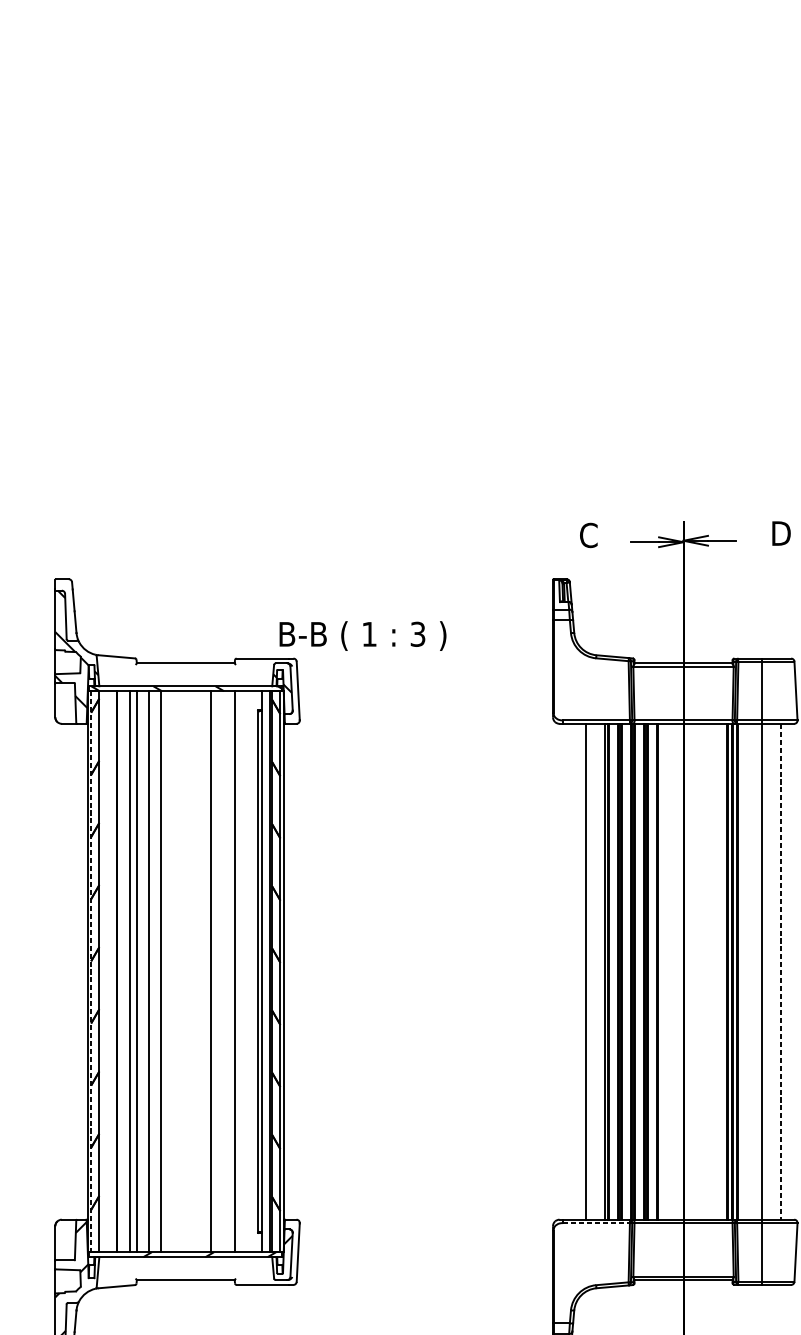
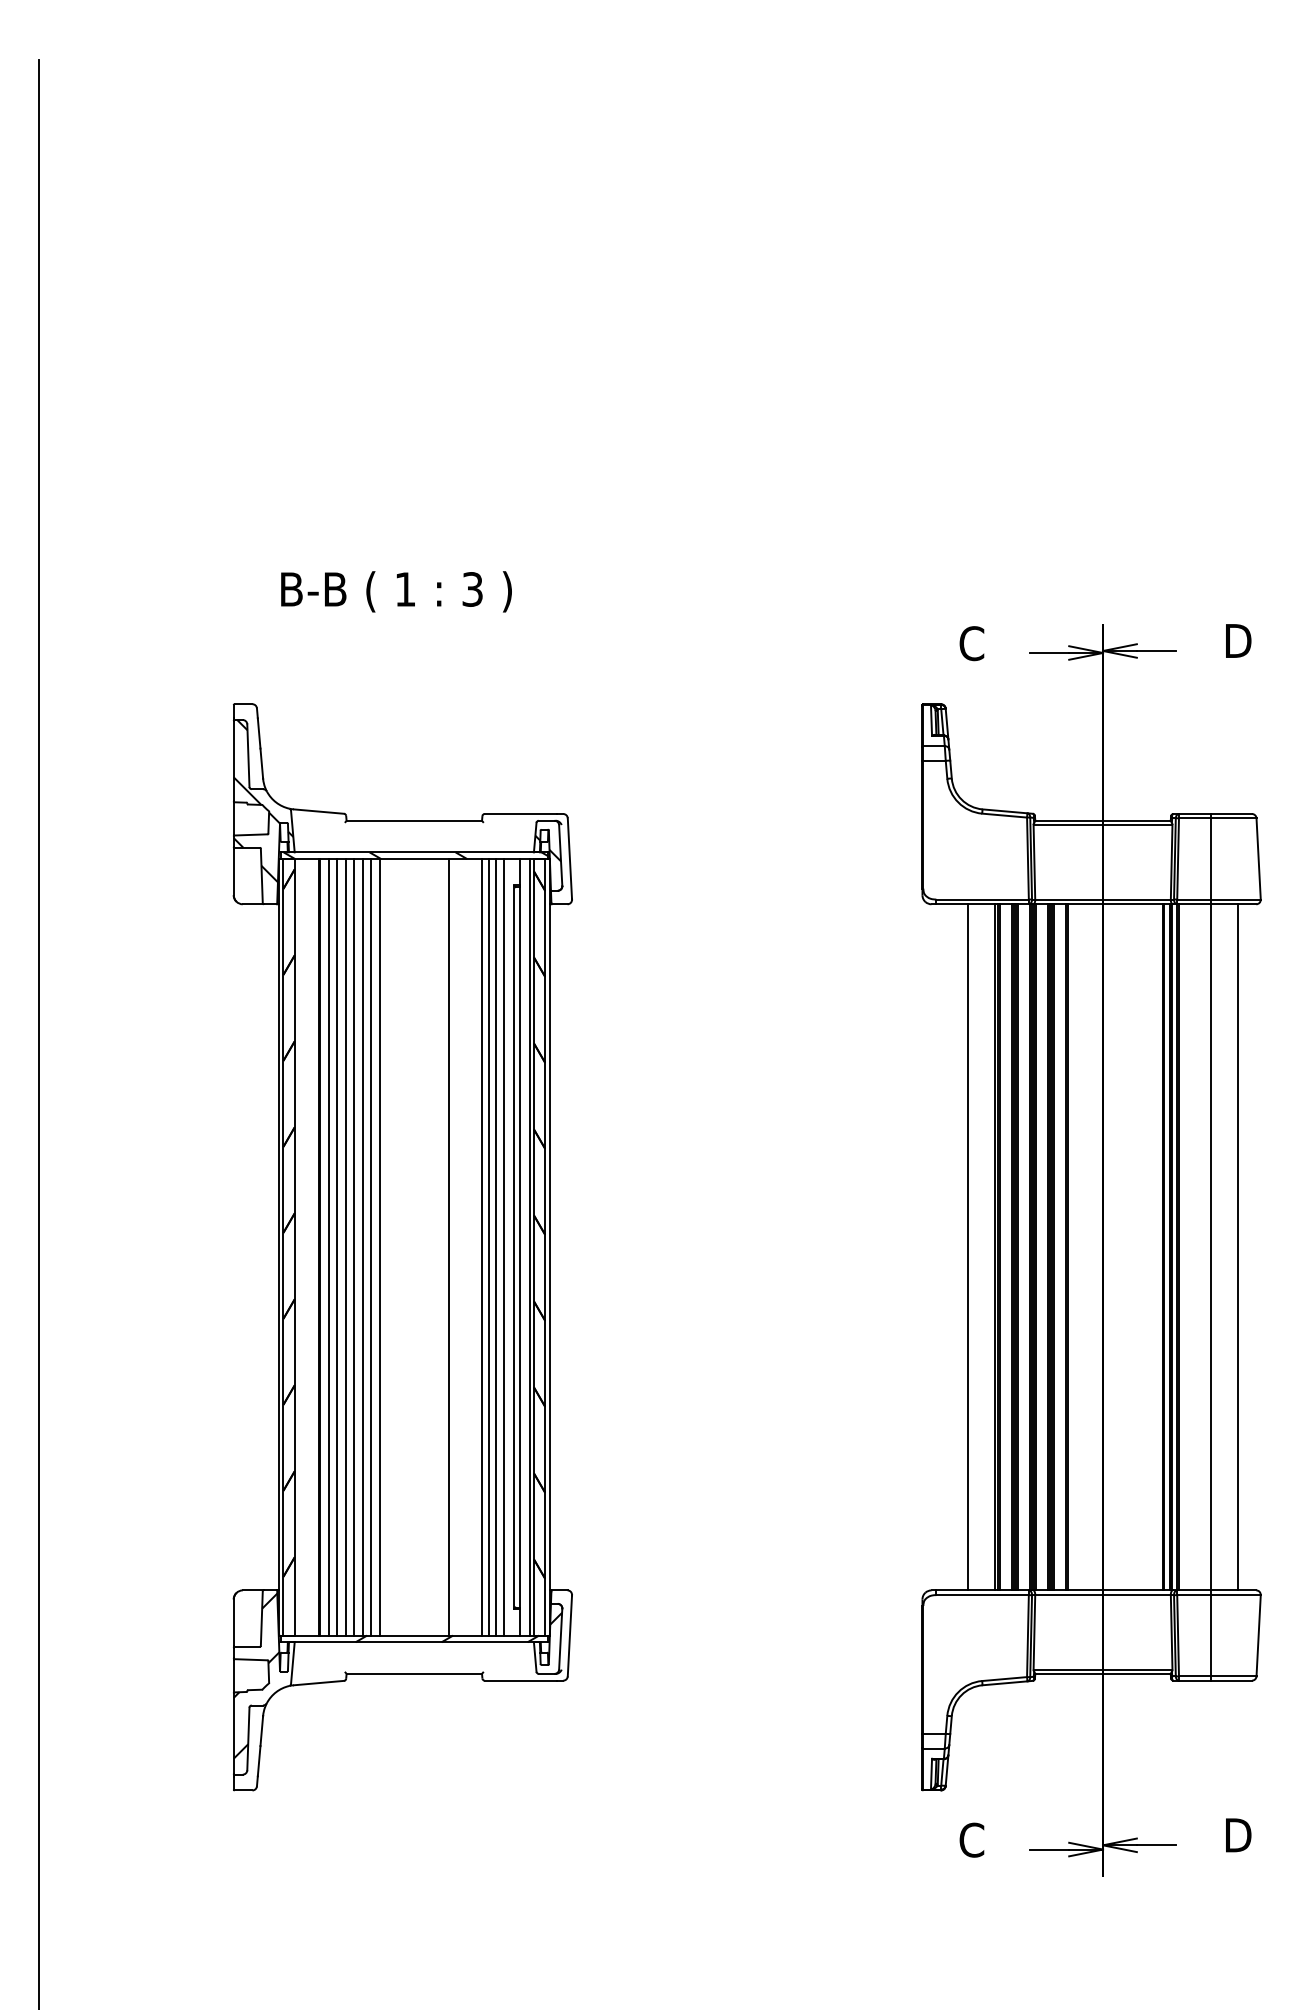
text: (362, 635) -> (396, 591), moved
line: (91, 971) -> (283, 1247), dashed -> solid
line: (124, 971) -> (329, 1247), added
line: (142, 971) -> (354, 1247), added
line: (154, 971) -> (371, 1247), added
line: (239, 971) -> (488, 1247), added
line: (245, 971) -> (496, 1247), added
line: (250, 971) -> (504, 1247), added
line: (781, 971) -> (1238, 1247), dashed -> solid
line: (597, 1223) -> (983, 1595), dashed -> solid

